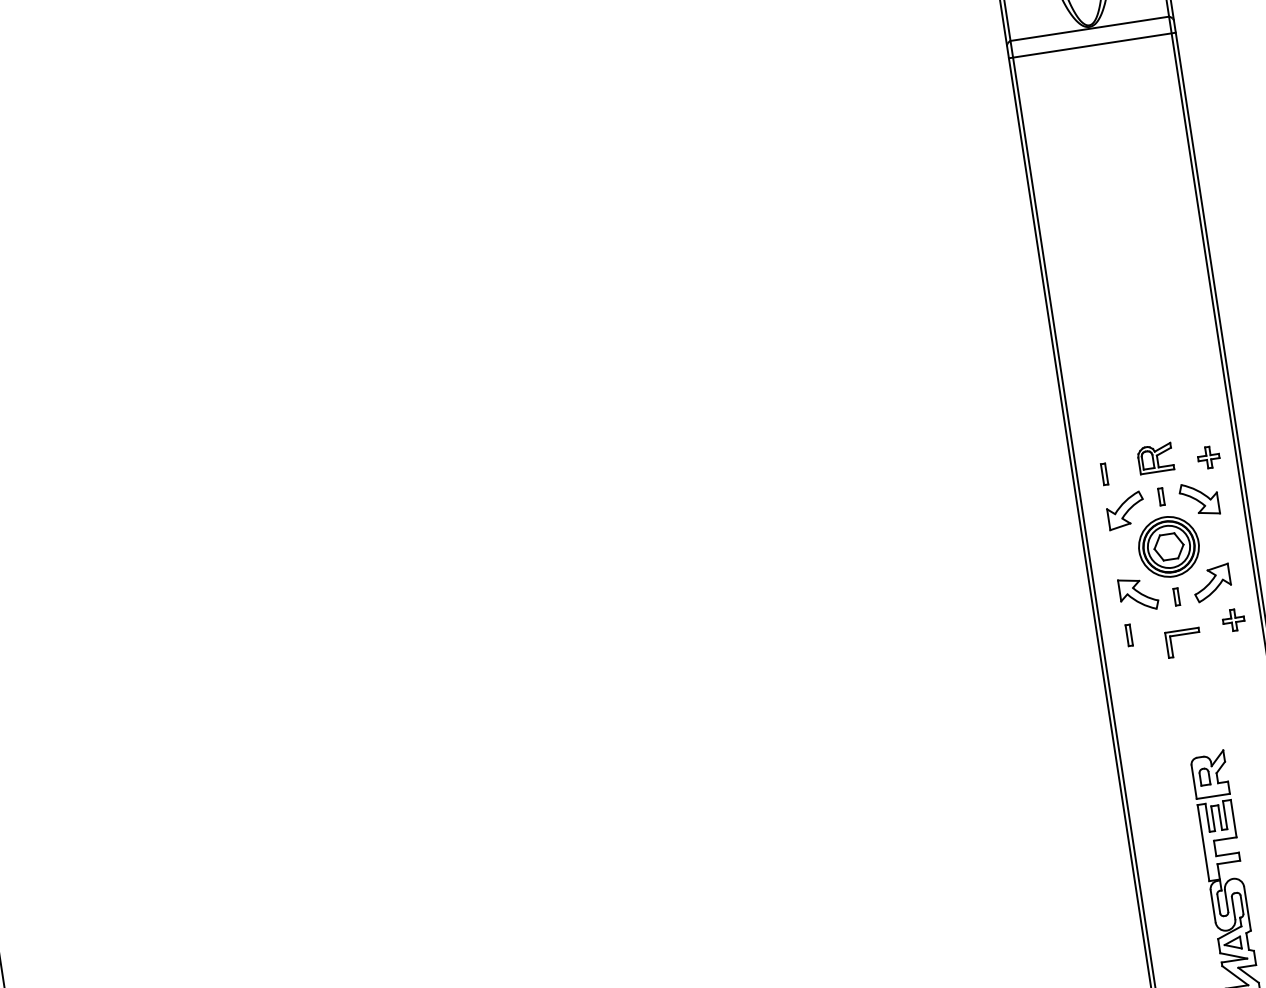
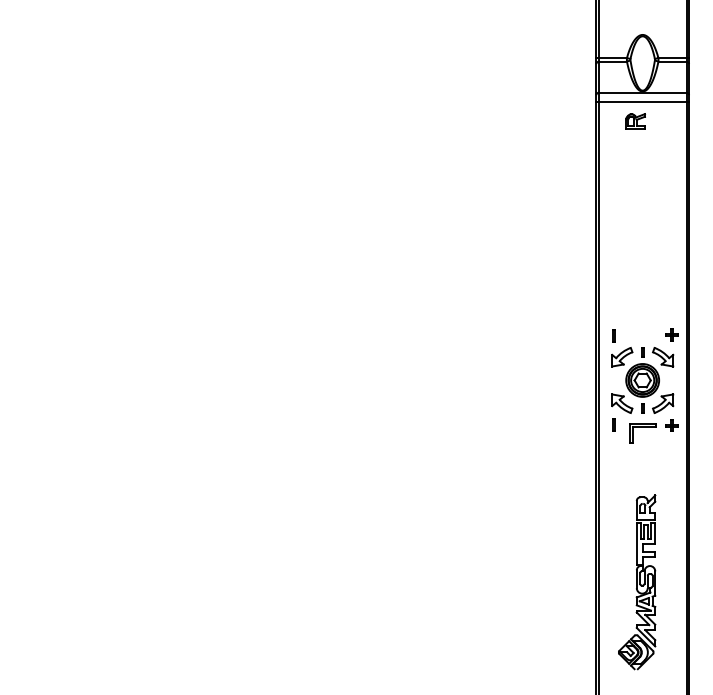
part: (1155, 458) -> (635, 121), moved
part: (1183, 642) -> (642, 433), size x1.4

